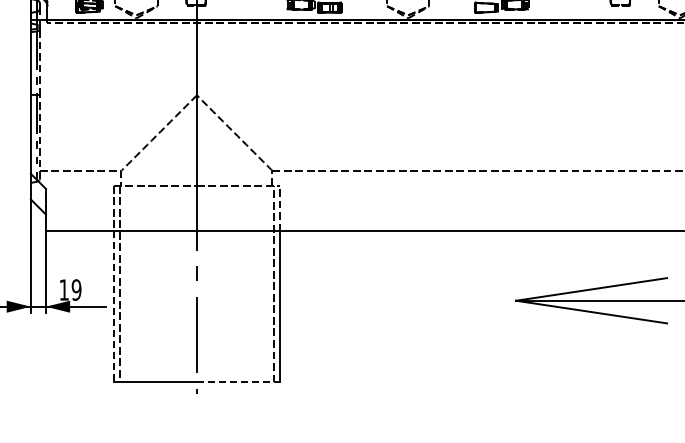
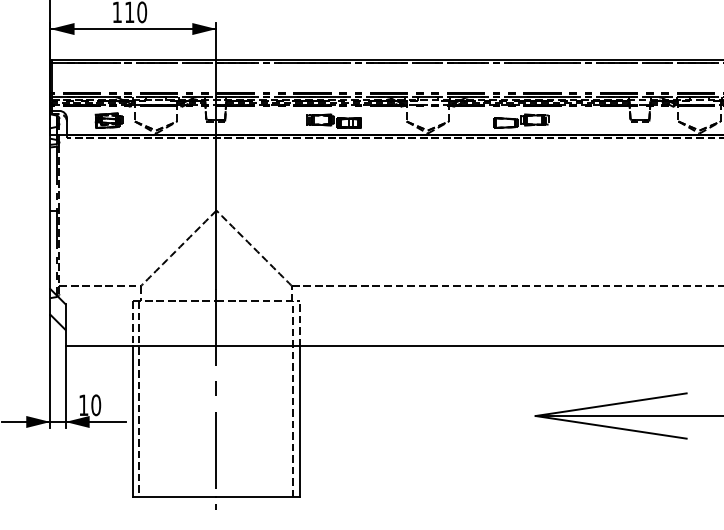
text: (76, 290) -> (96, 405), 19 -> 10
line: (113, 307) -> (133, 422), dashed -> solid
line: (238, 382) -> (258, 497), dashed -> solid

